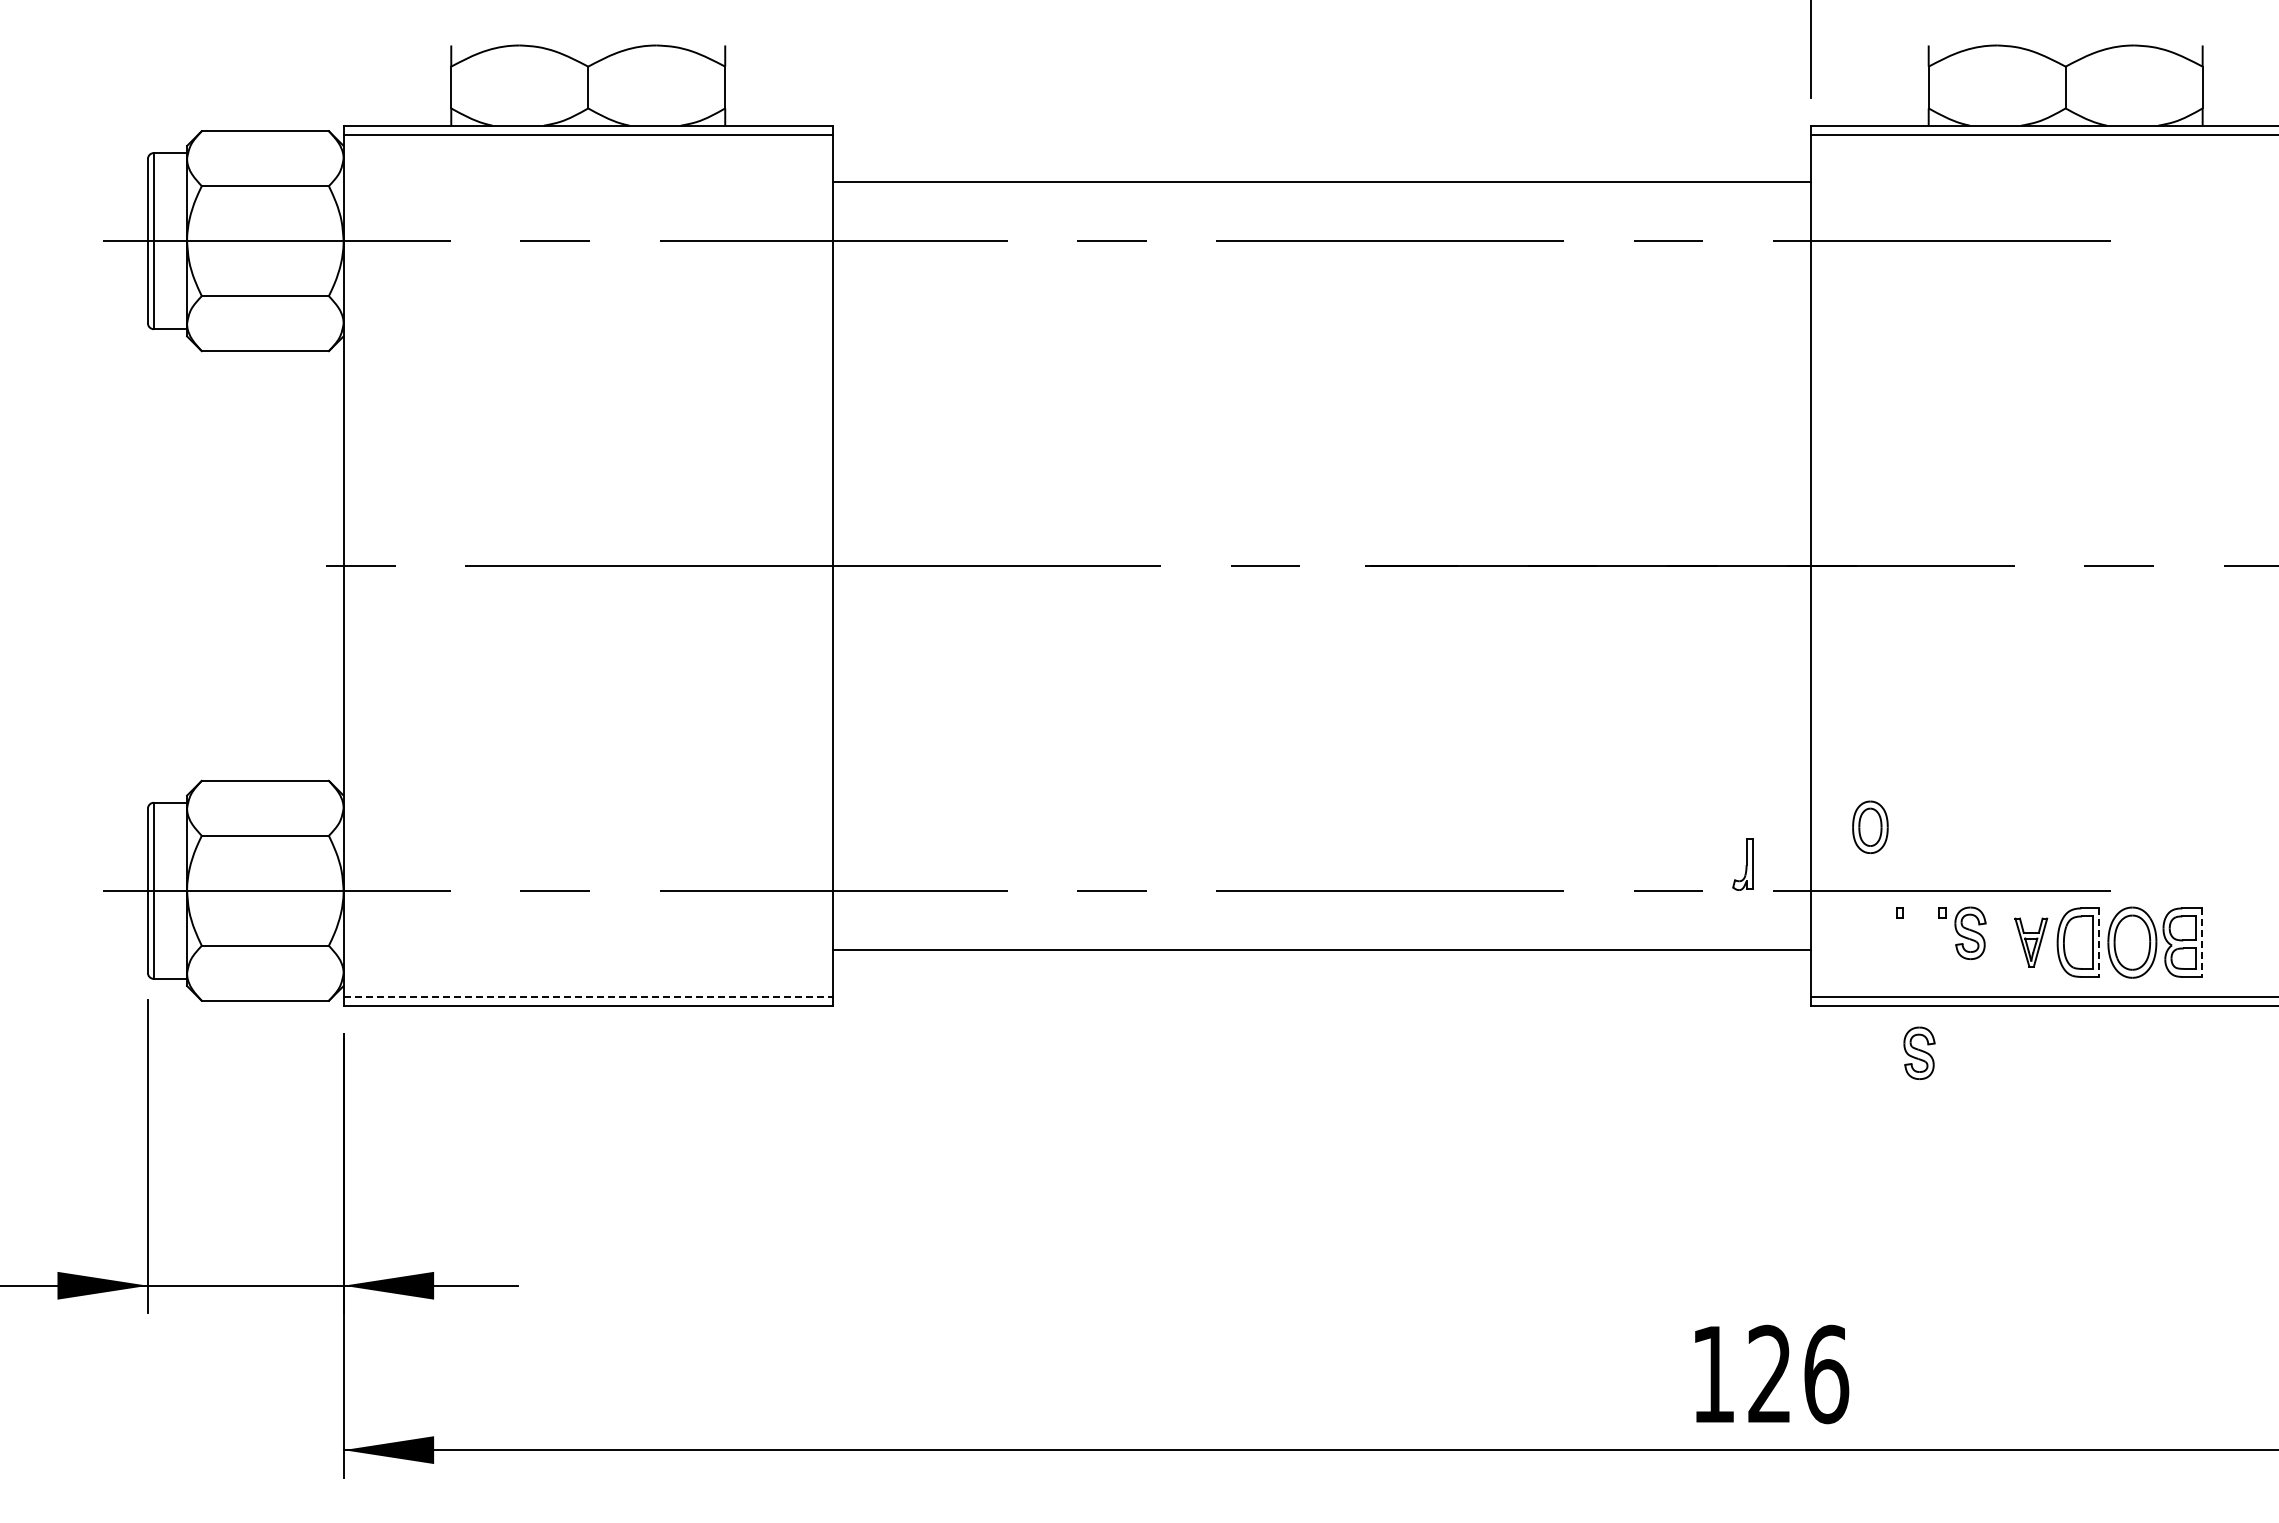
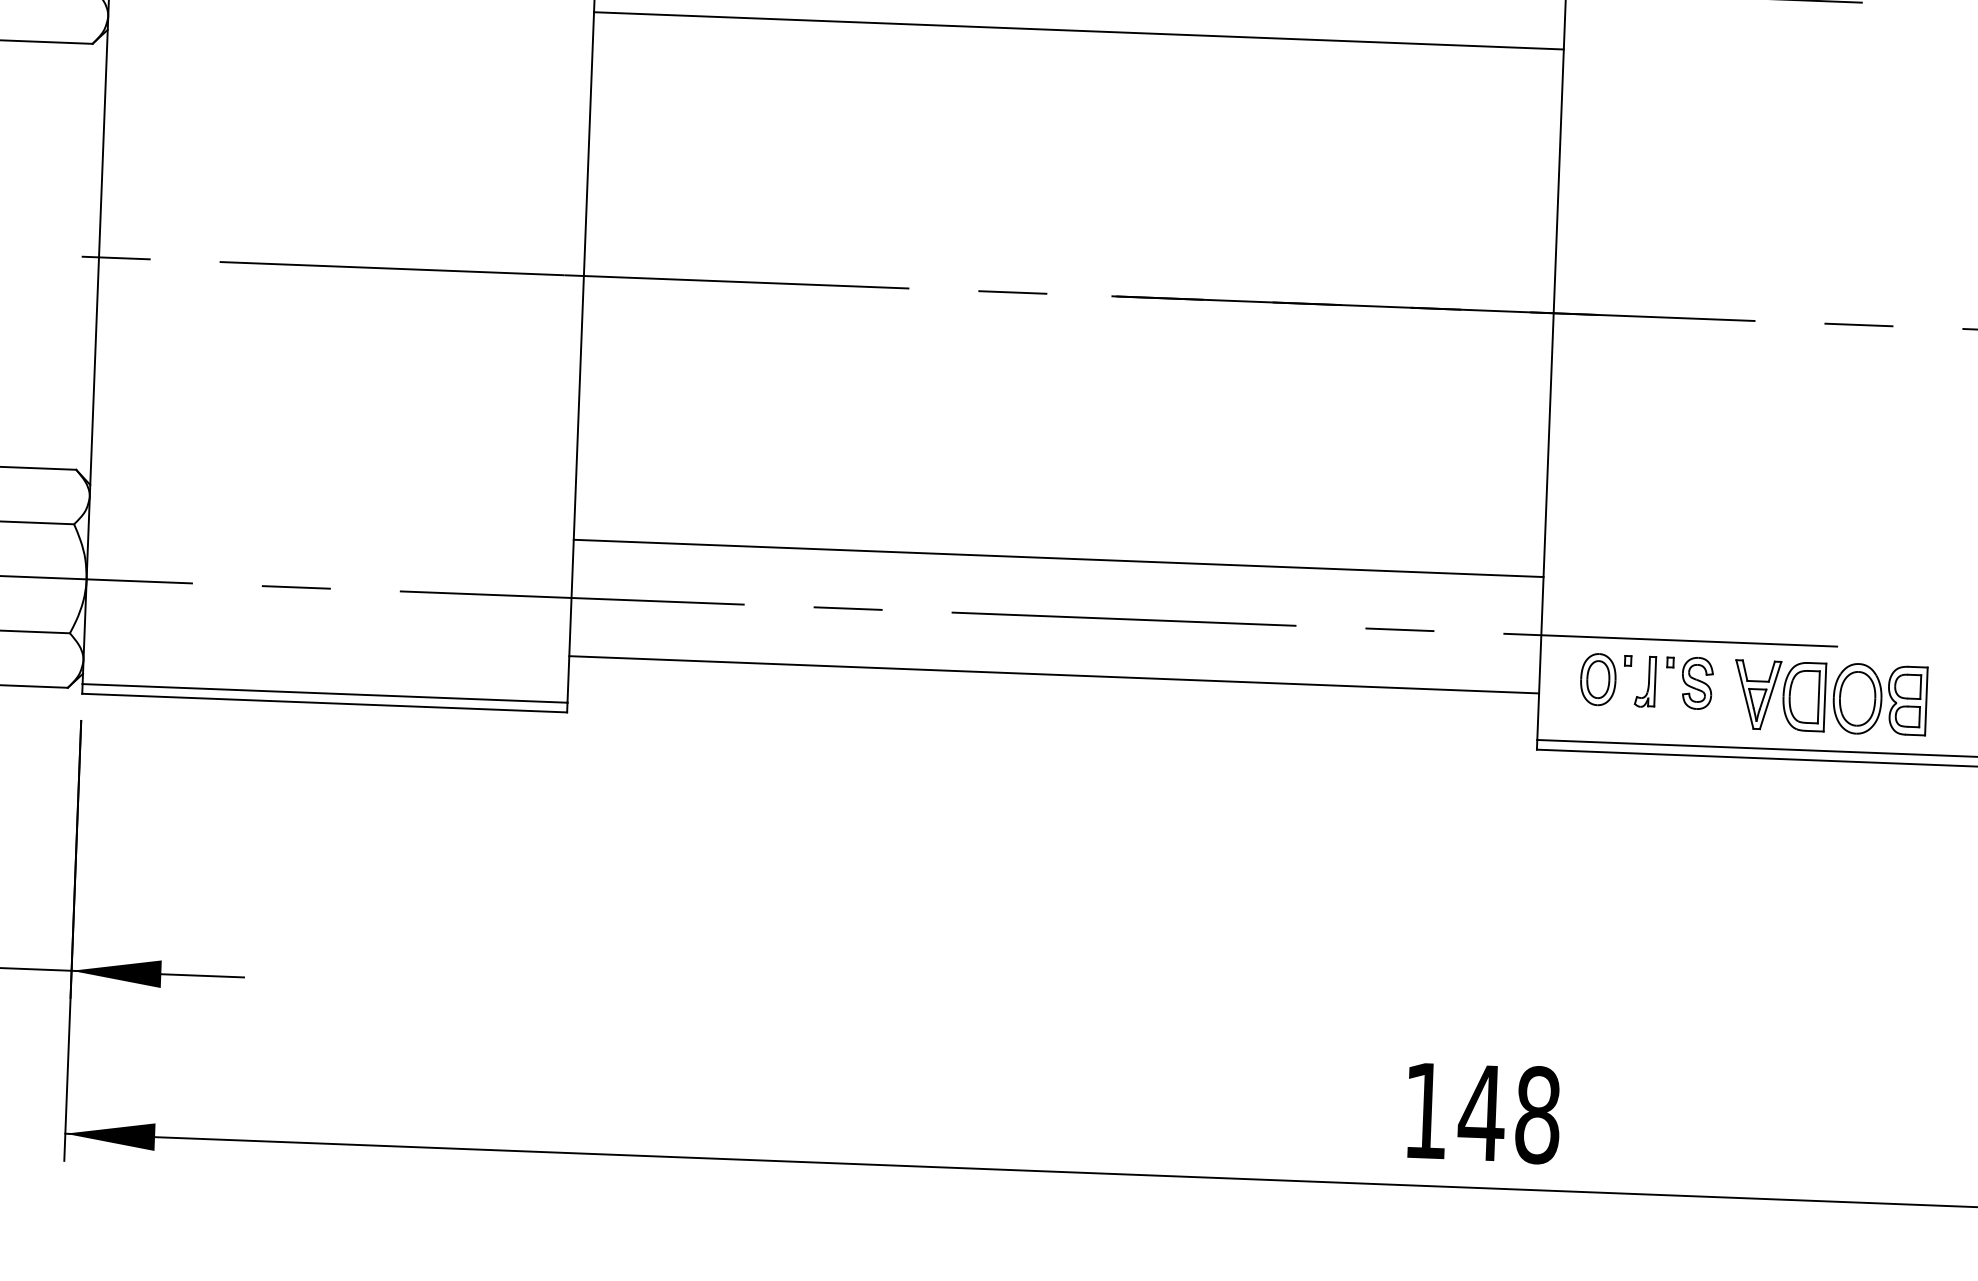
line: (1321, 299) -> (1078, 30), added
part: (1870, 826) -> (1598, 678), moved
line: (1321, 832) -> (1058, 558), added
part: (1742, 864) -> (1644, 681), moved
part: (2030, 942) -> (1756, 694), size x1.43
line: (2099, 943) -> (1824, 698), dashed -> solid
line: (2201, 943) -> (1926, 702), dashed -> solid
line: (588, 996) -> (325, 693), dashed -> solid
part: (1919, 1052) -> (1642, 799), removed
text: (1797, 1374) -> (1509, 1114), 126 -> 148

